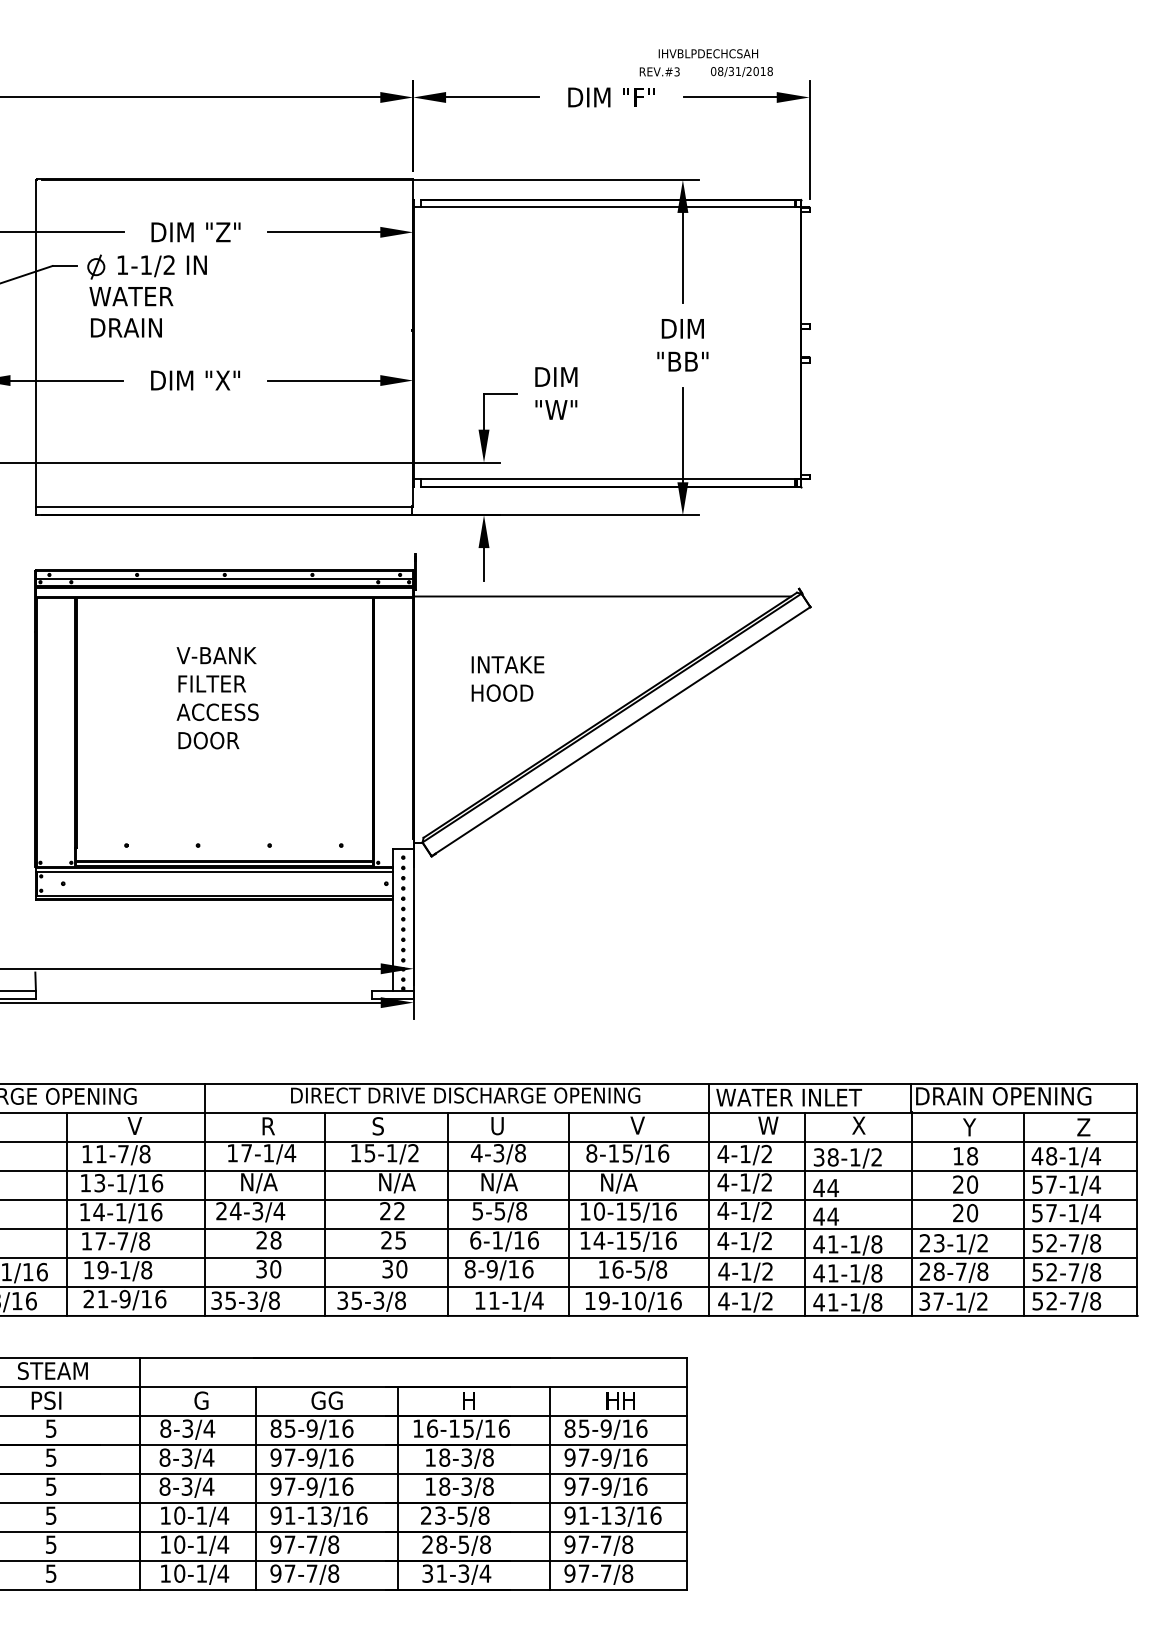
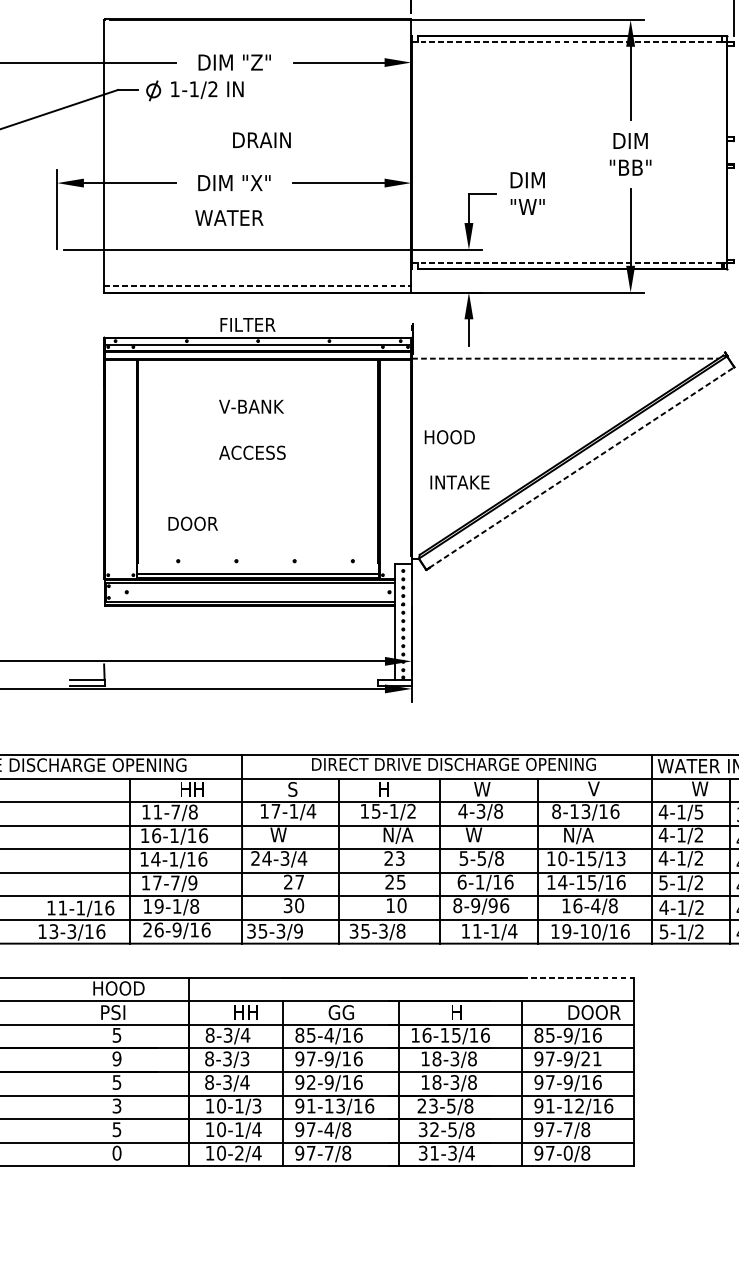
line: (604, 207) -> (566, 42), solid -> dashed
text: (131, 296) -> (229, 218), moved
text: (126, 327) -> (261, 139), moved
line: (604, 479) -> (566, 263), solid -> dashed
line: (224, 507) -> (257, 286), solid -> dashed
line: (602, 596) -> (565, 358), solid -> dashed
text: (507, 664) -> (459, 482), moved
text: (212, 683) -> (248, 324), moved
text: (502, 692) -> (449, 436), moved
line: (622, 730) -> (581, 467), solid -> dashed
text: (208, 740) -> (192, 523), moved
text: (142, 1125) -> (191, 788), V -> HH
text: (268, 1126) -> (293, 789), R -> S
text: (378, 1126) -> (383, 789), S -> H
text: (500, 1126) -> (482, 789), U -> W
text: (628, 1152) -> (586, 810), 8-15/16 -> 8-13/16
text: (766, 1153) -> (698, 811), 4-1/2 -> 4-1/5
text: (99, 1182) -> (156, 835), 13-1/16 -> 16-1/16
text: (258, 1183) -> (285, 835), N/A -> W
text: (498, 1183) -> (480, 835), N/A -> W
text: (399, 1211) -> (400, 858), 22 -> 23
text: (670, 1211) -> (620, 858), 10-15/16 -> 10-15/13
text: (275, 1240) -> (299, 882), 28 -> 27
text: (144, 1241) -> (192, 883), 17-7/8 -> 17-7/9
text: (723, 1241) -> (663, 883), 4-1/2 -> 5-1/2
text: (387, 1269) -> (390, 905), 30 -> 10
text: (513, 1269) -> (492, 905), 8-9/16 -> 8-9/96
text: (639, 1269) -> (595, 905), 16-5/8 -> 16-4/8
text: (102, 1298) -> (158, 929), 21-9/16 -> 26-9/16
text: (273, 1300) -> (297, 931), 35-3/8 -> 35-3/9
text: (723, 1301) -> (663, 931), 4-1/2 -> 5-1/2
line: (618, 1357) -> (578, 977), solid -> dashed
text: (52, 1370) -> (118, 988), STEAM -> HOOD
text: (208, 1400) -> (244, 1012), G -> HH
text: (638, 1400) -> (594, 1012), HH -> DOOR
text: (312, 1428) -> (329, 1035), 85-9/16 -> 85-4/16
text: (50, 1457) -> (116, 1058), 5 -> 9
text: (208, 1457) -> (244, 1058), 8-3/4 -> 8-3/3
text: (634, 1457) -> (591, 1058), 97-9/16 -> 97-9/21
text: (289, 1486) -> (310, 1082), 97-9/16 -> 92-9/16
text: (51, 1515) -> (117, 1105), 5 -> 3
text: (223, 1515) -> (257, 1105), 10-1/4 -> 10-1/3
text: (620, 1515) -> (579, 1105), 91-13/16 -> 91-12/16
text: (311, 1544) -> (328, 1129), 97-7/8 -> 97-4/8
text: (434, 1544) -> (428, 1129), 28-5/8 -> 32-5/8
text: (50, 1573) -> (116, 1153), 5 -> 0
text: (201, 1573) -> (239, 1153), 10-1/4 -> 10-2/4
text: (605, 1573) -> (567, 1153), 97-7/8 -> 97-0/8

